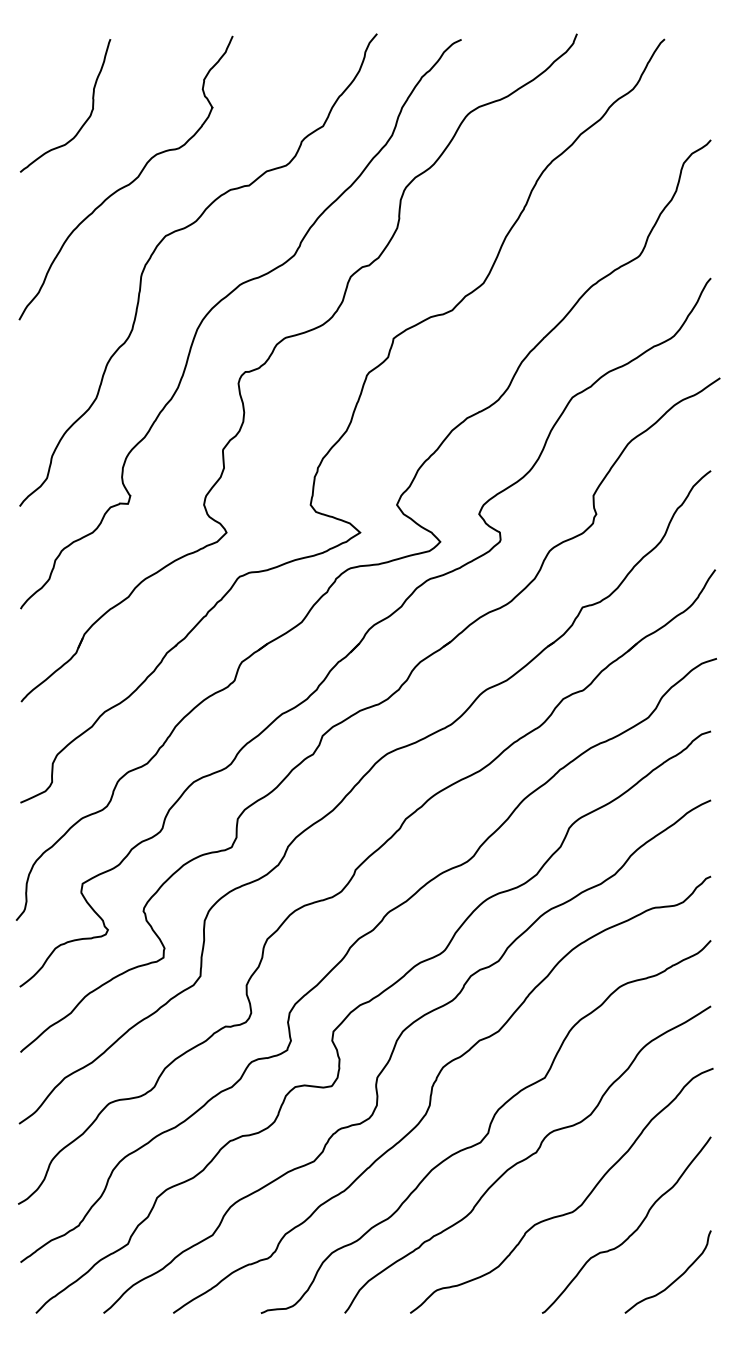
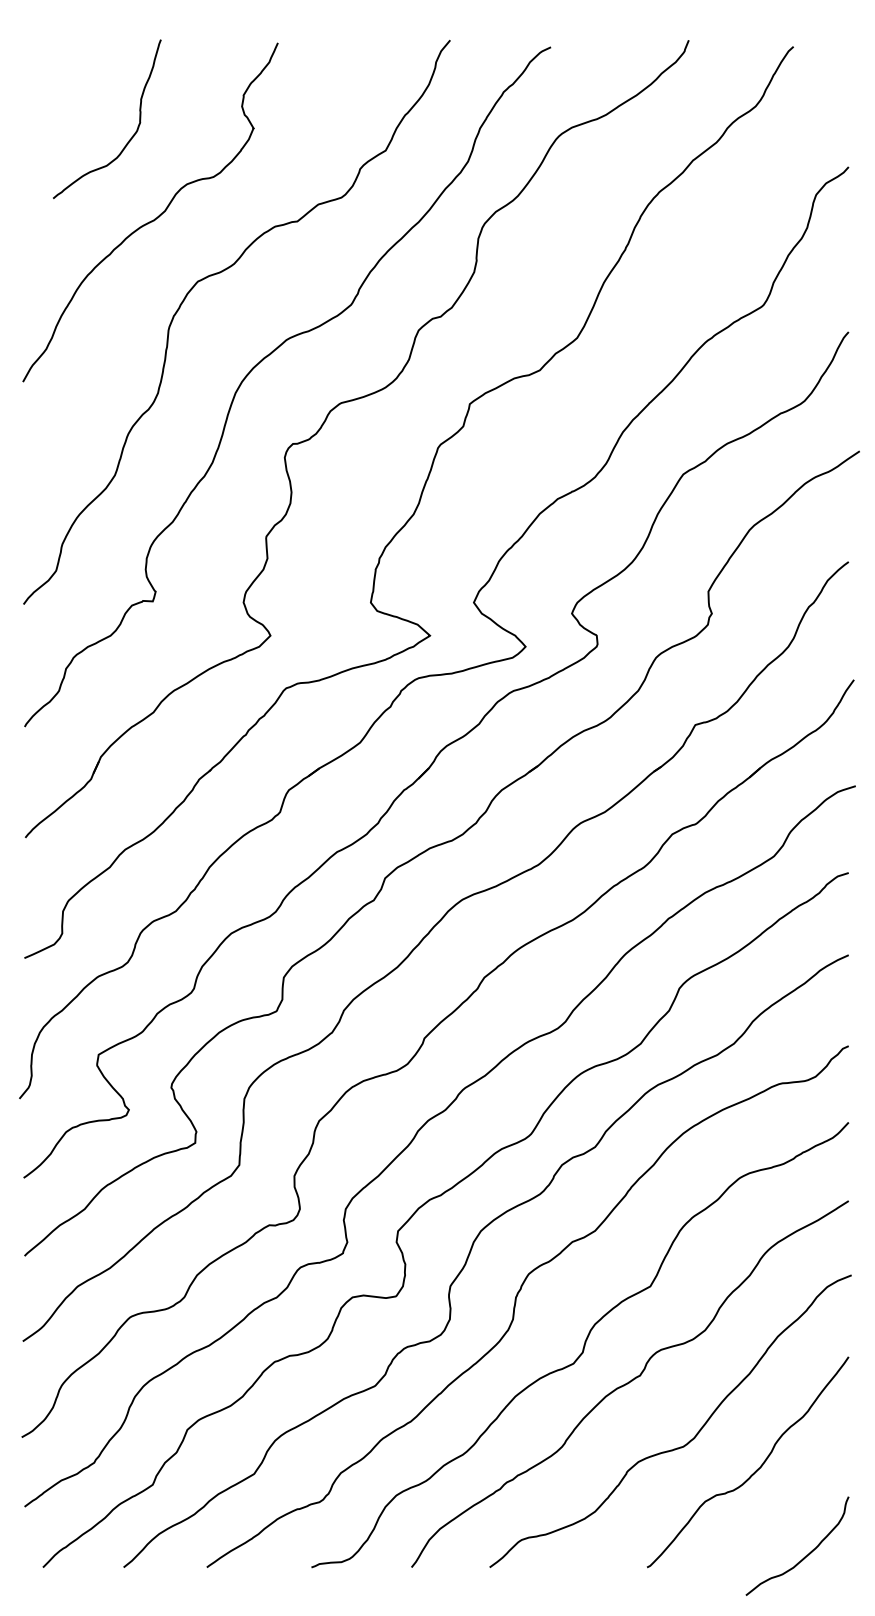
curve: (85, 120) -> (131, 136), moved
curve: (674, 1279) -> (805, 1555), moved

